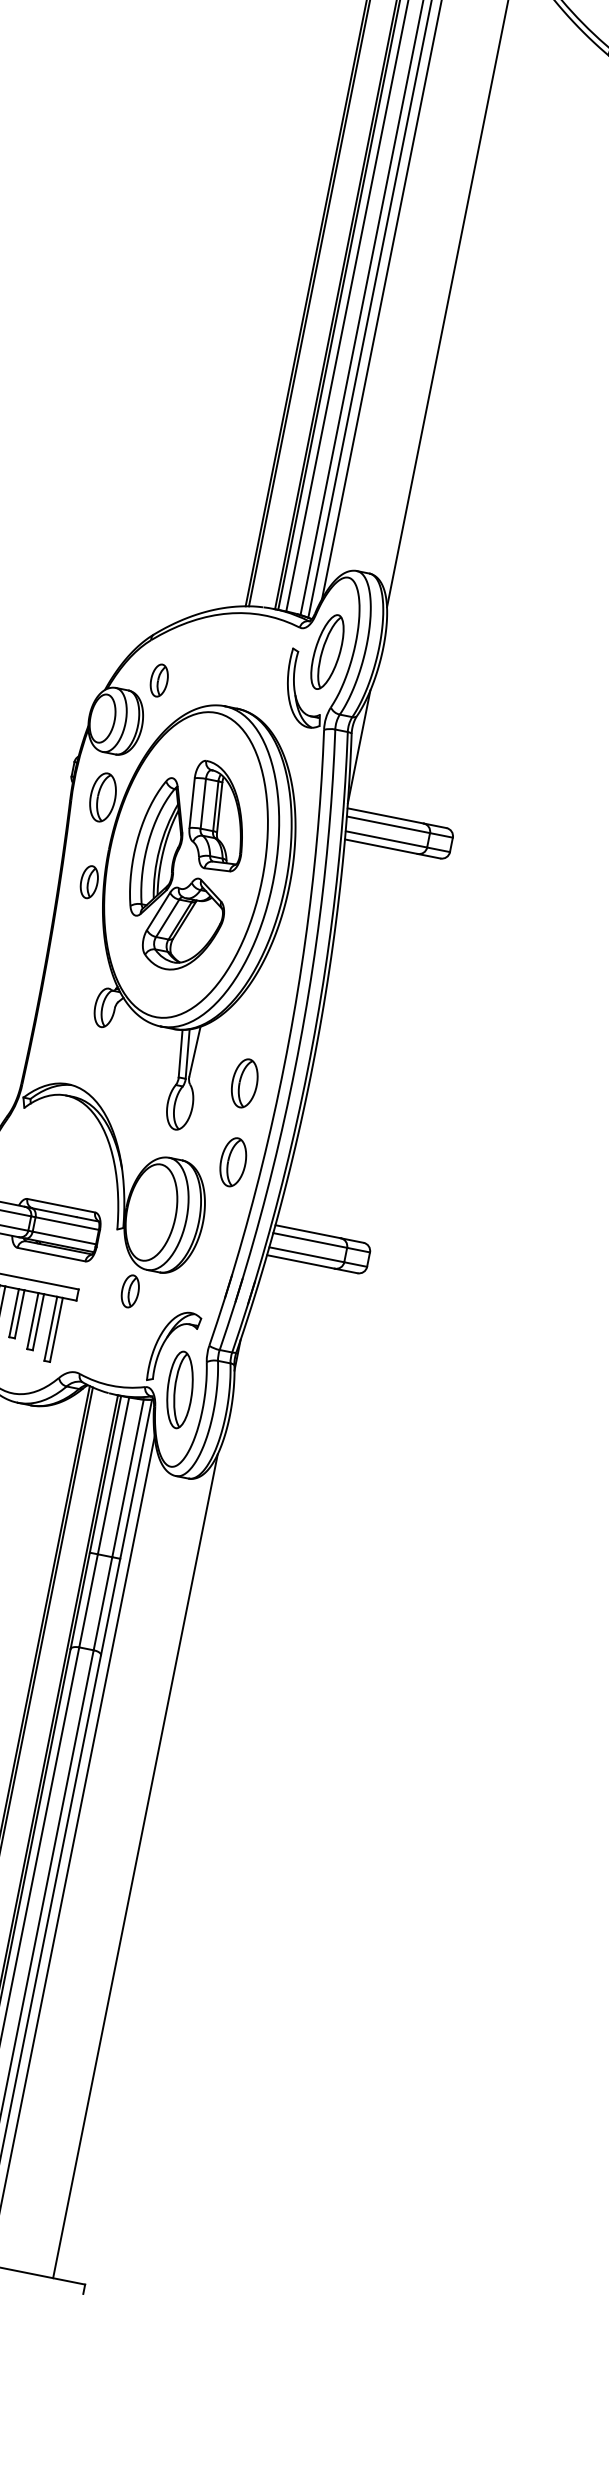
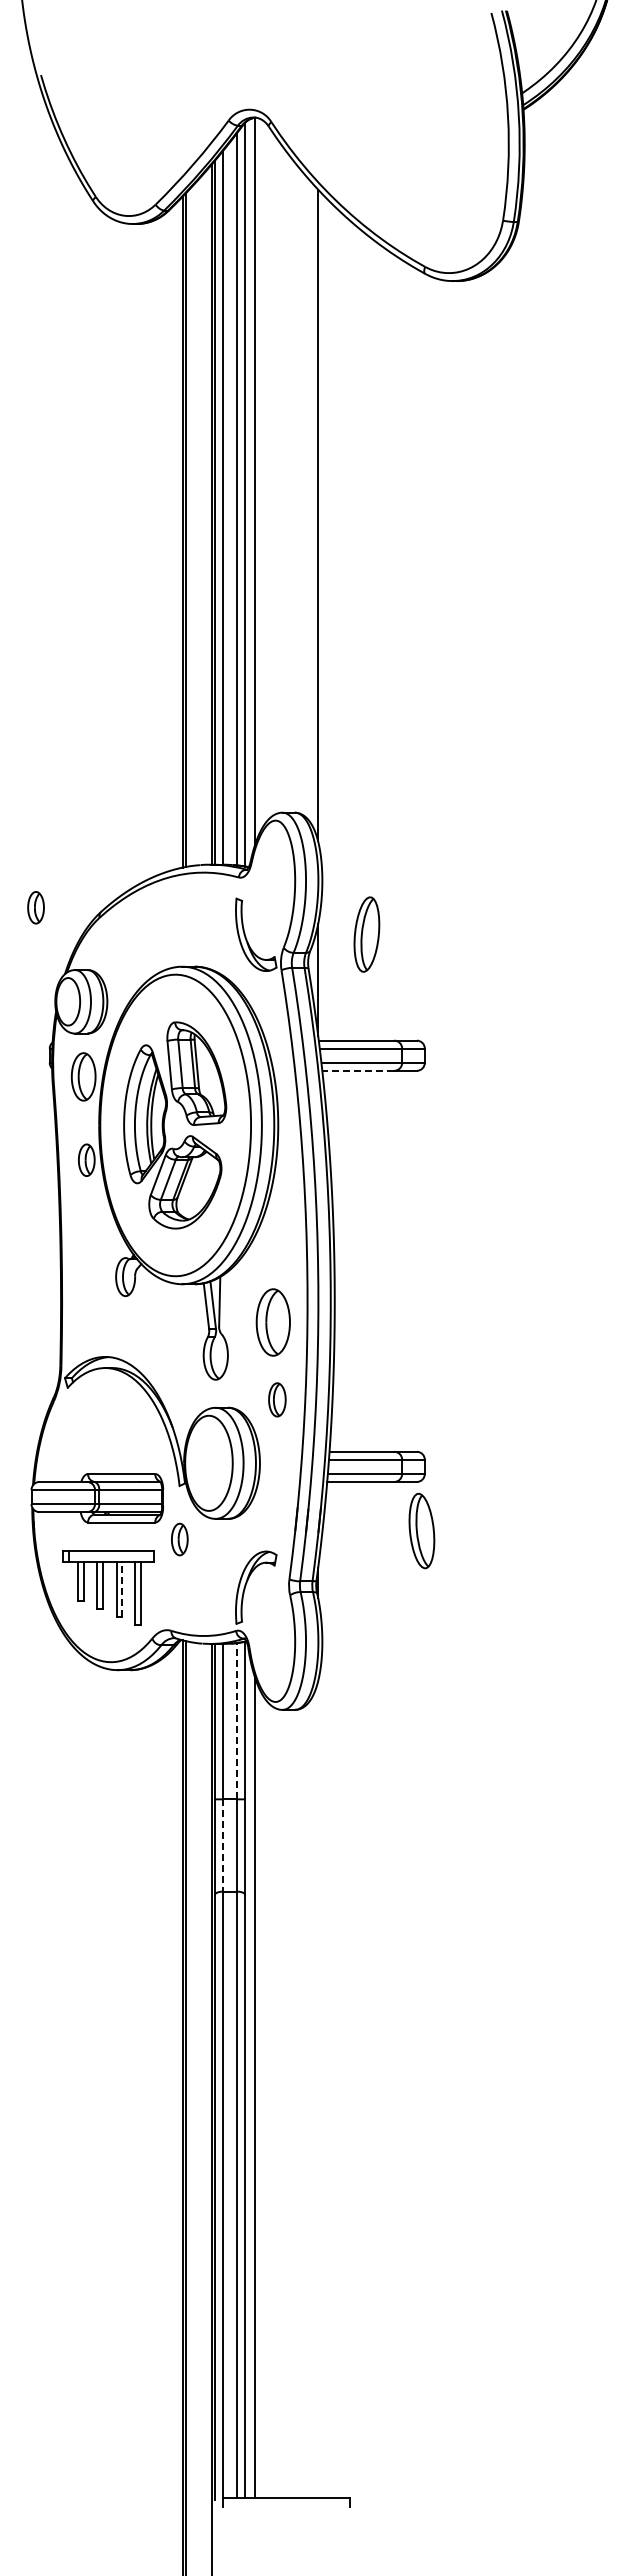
part: (327, 651) -> (366, 934), moved
part: (158, 680) -> (35, 907), moved
line: (381, 846) -> (358, 1070), solid -> dashed
part: (244, 1083) -> (272, 1322), size x1.4
part: (233, 1161) -> (277, 1399), size x0.7
part: (130, 1291) -> (179, 1539), moved
line: (38, 1322) -> (122, 1589), solid -> dashed
part: (179, 1389) -> (421, 1530), moved
line: (128, 1477) -> (237, 1720), solid -> dashed
line: (88, 1600) -> (222, 1845), solid -> dashed
line: (135, 1866) -> (318, 2089), removed

